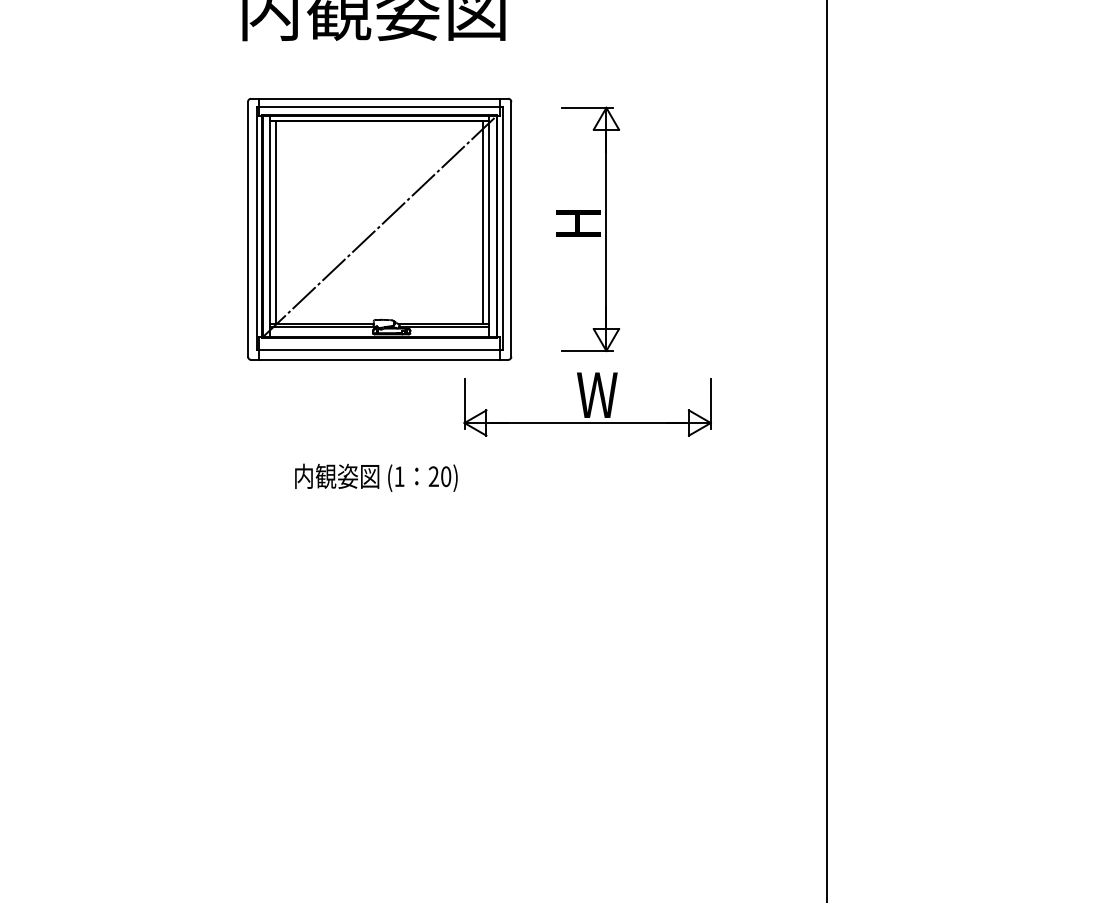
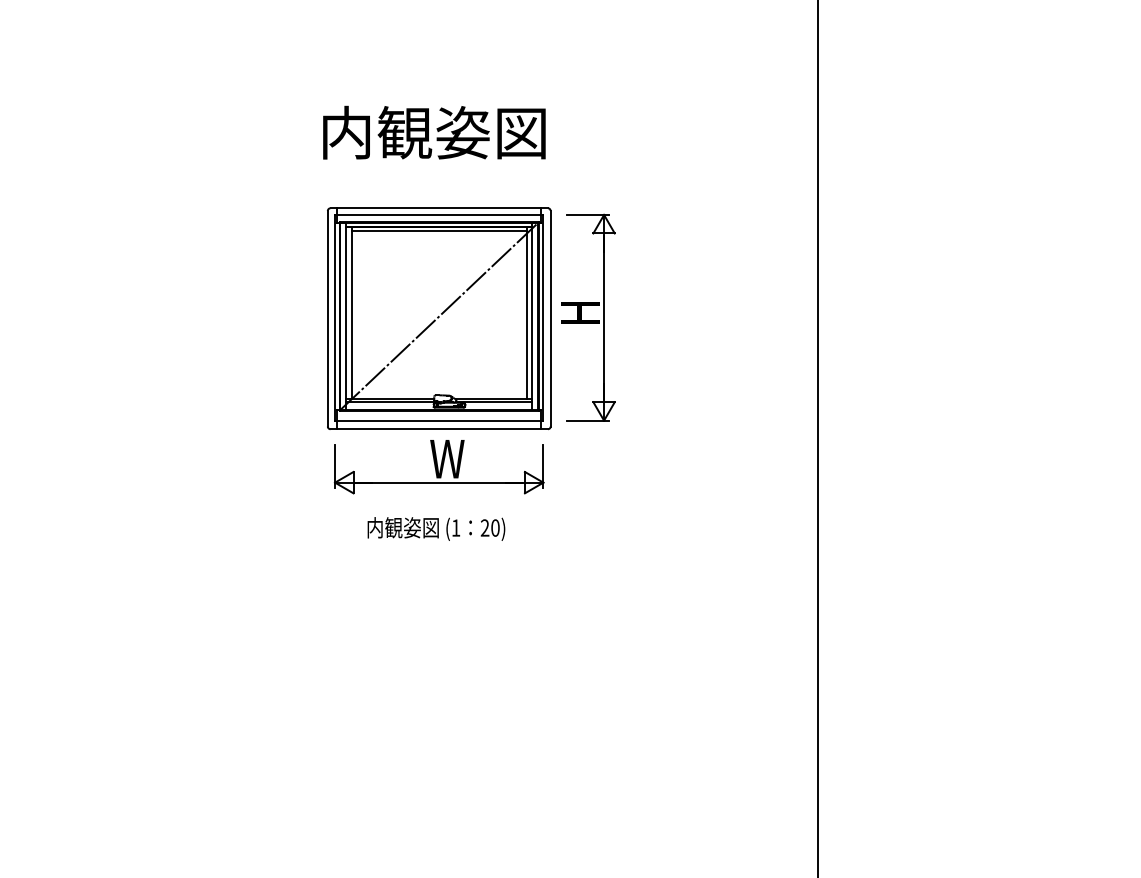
line: (378, 126) -> (438, 231), added
part: (587, 229) -> (588, 317), moved
part: (586, 405) -> (438, 467), moved

